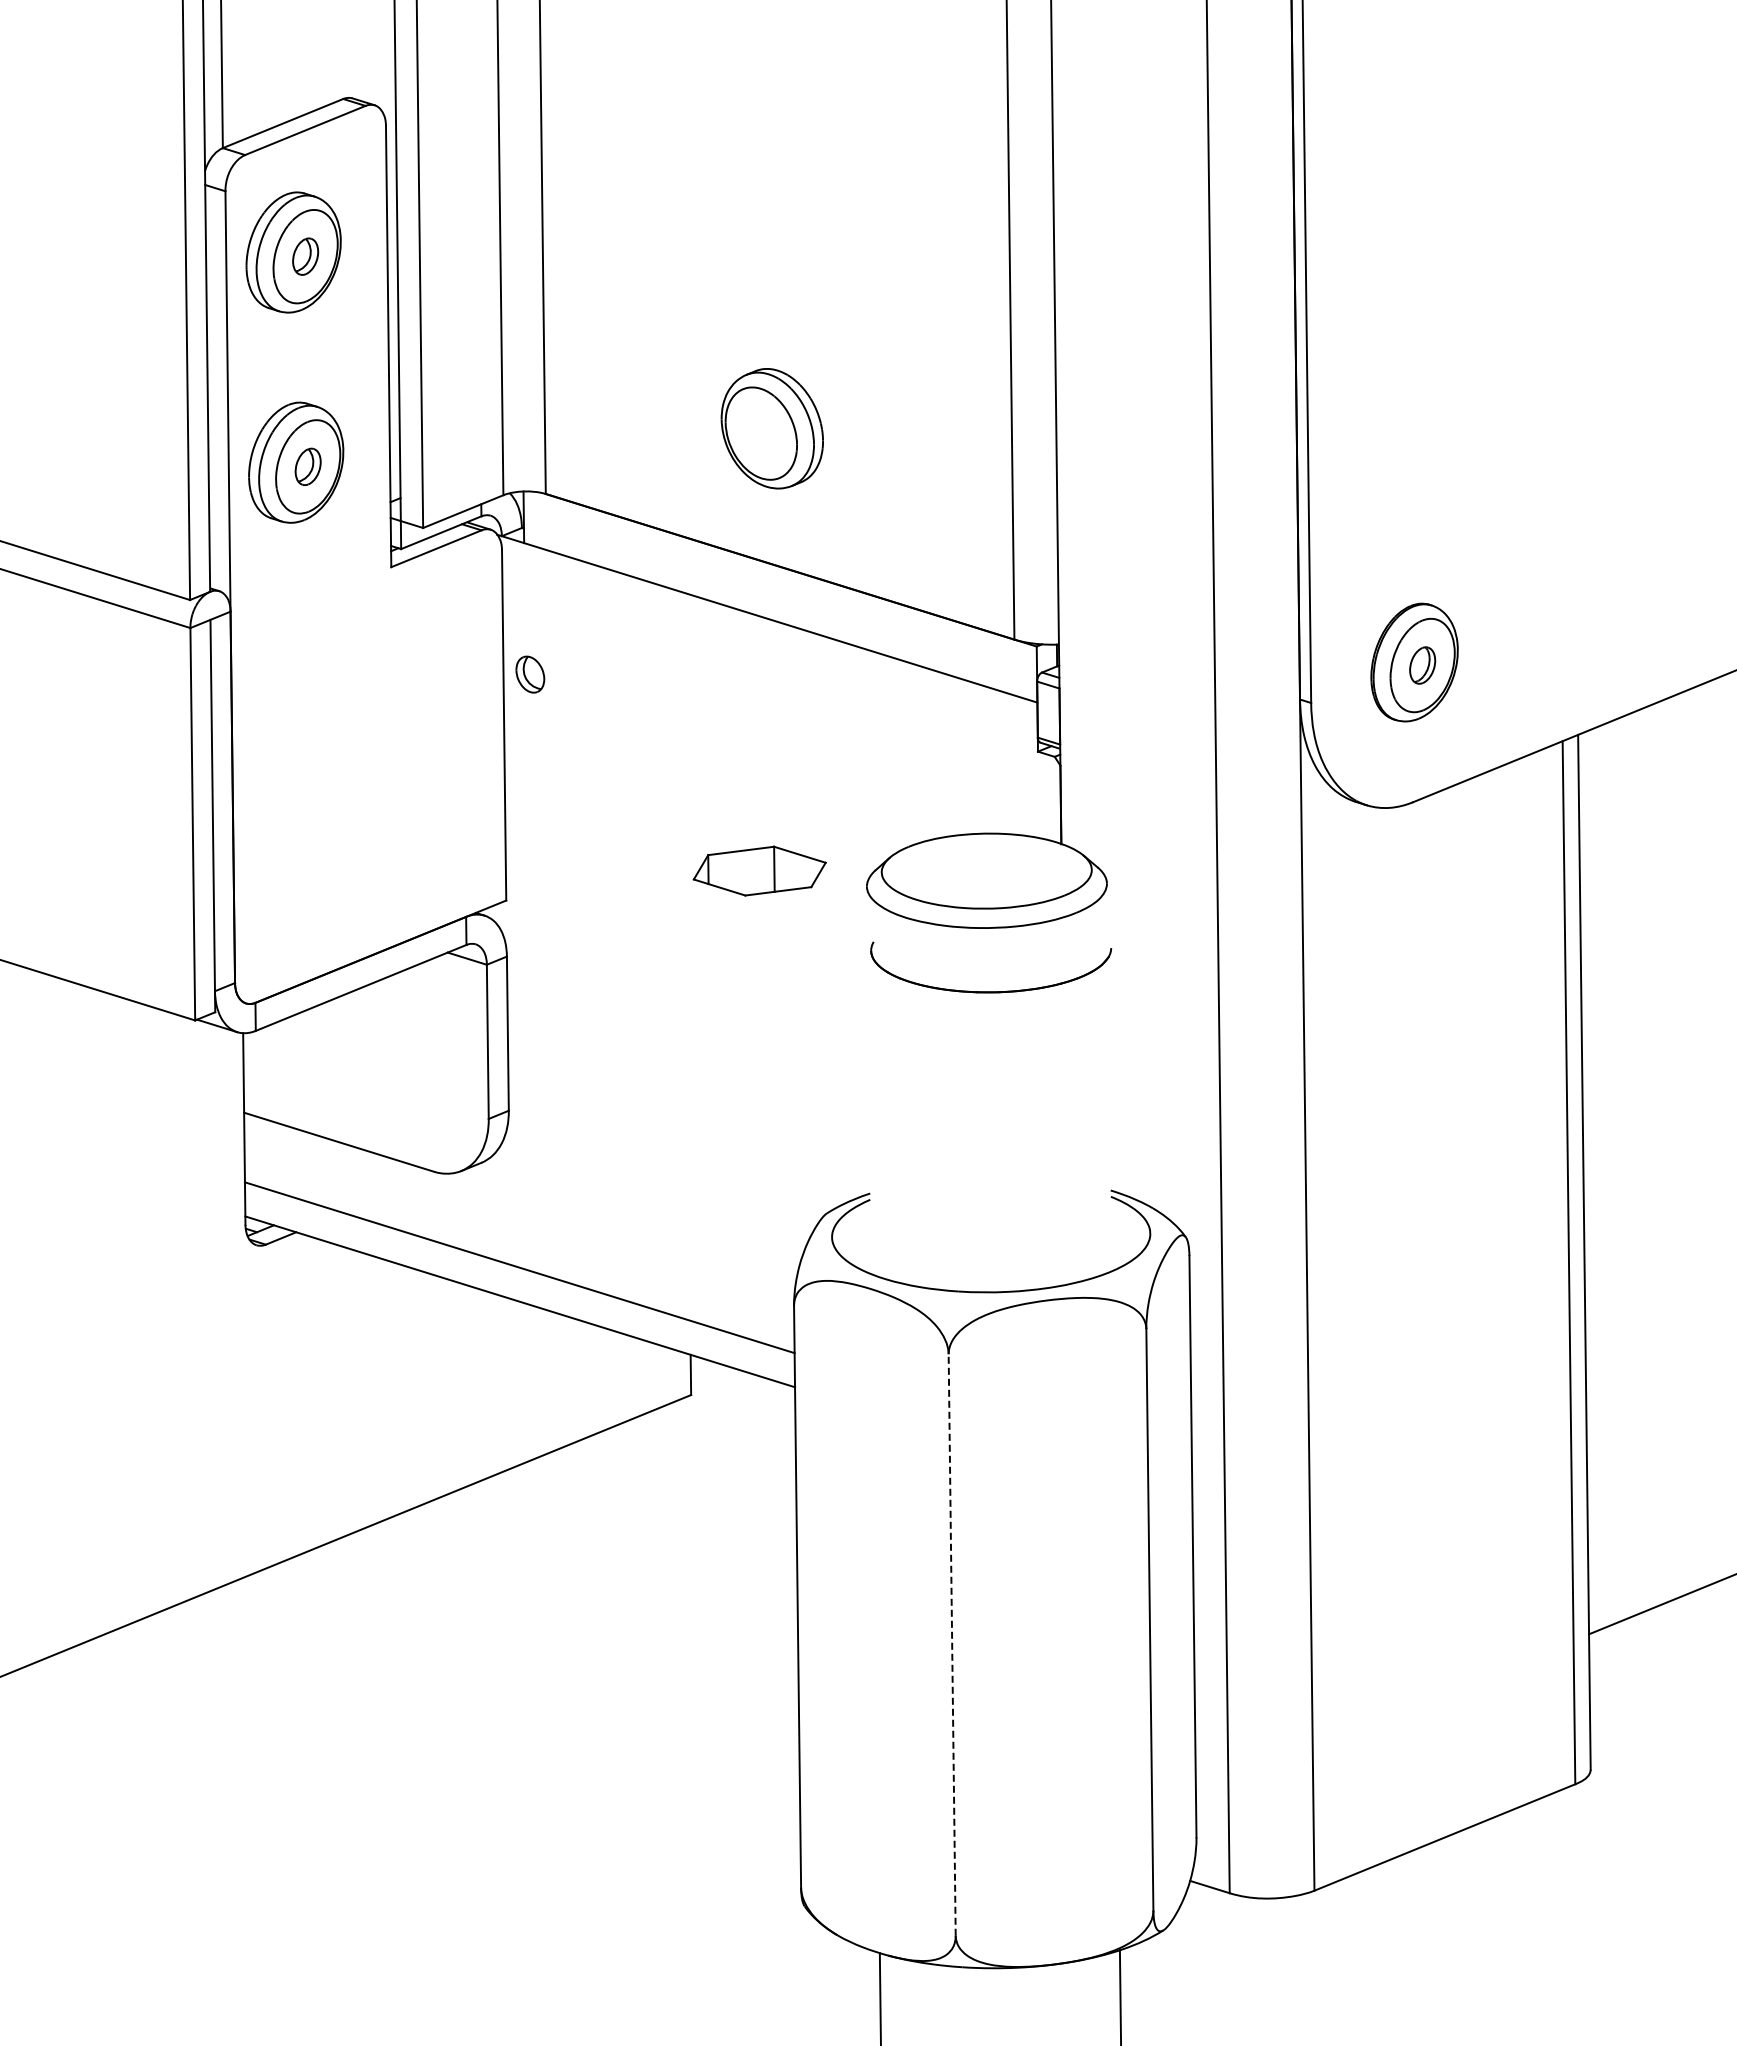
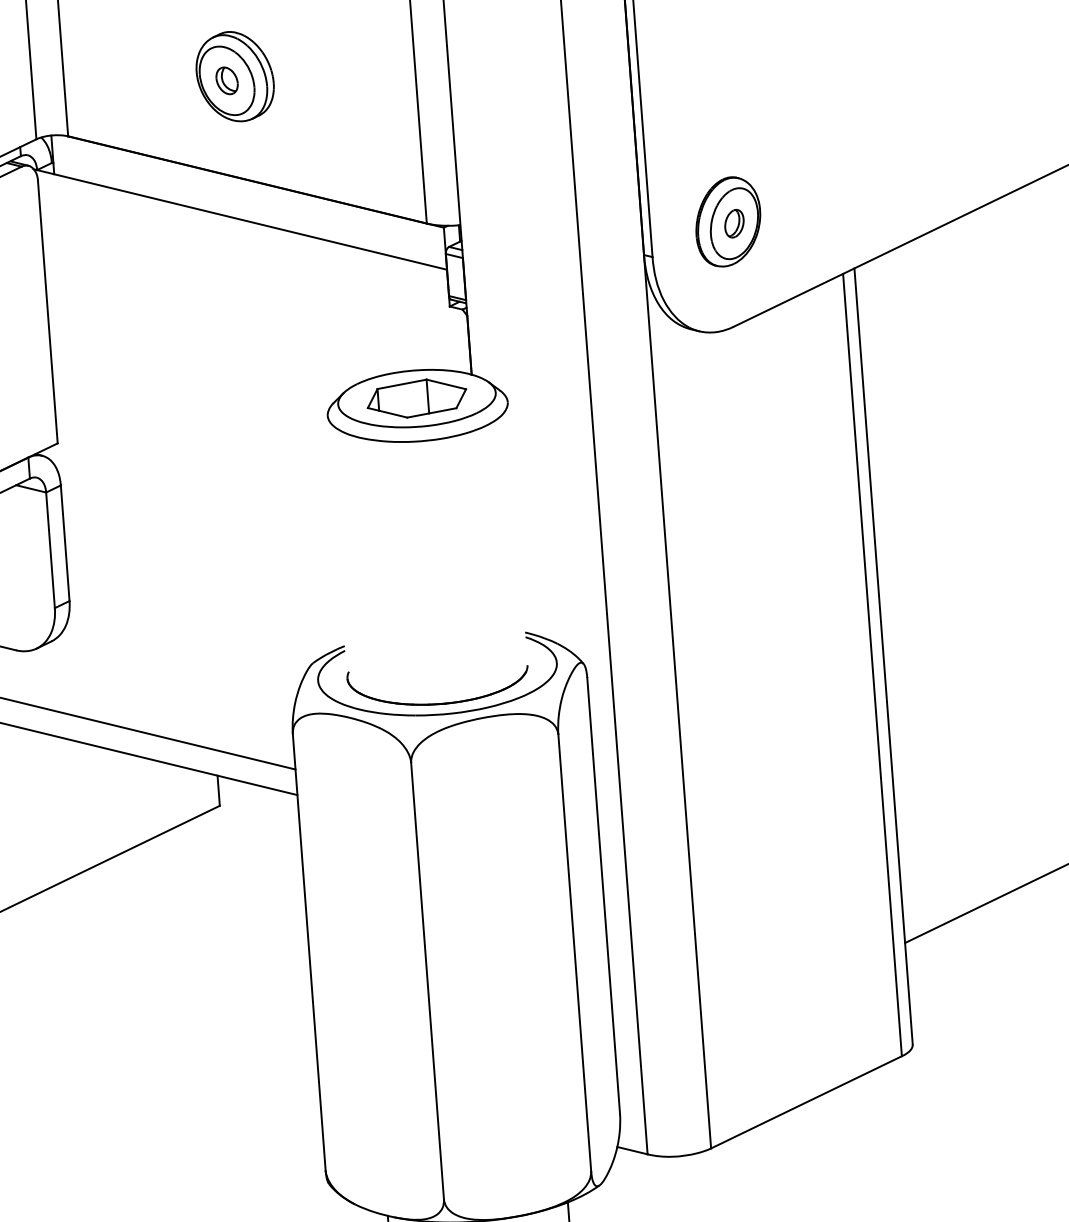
part: (530, 674) -> (227, 80), moved
part: (759, 870) -> (416, 398), moved
part: (991, 991) -> (439, 703), moved
line: (952, 1644) -> (427, 980), dashed -> solid

